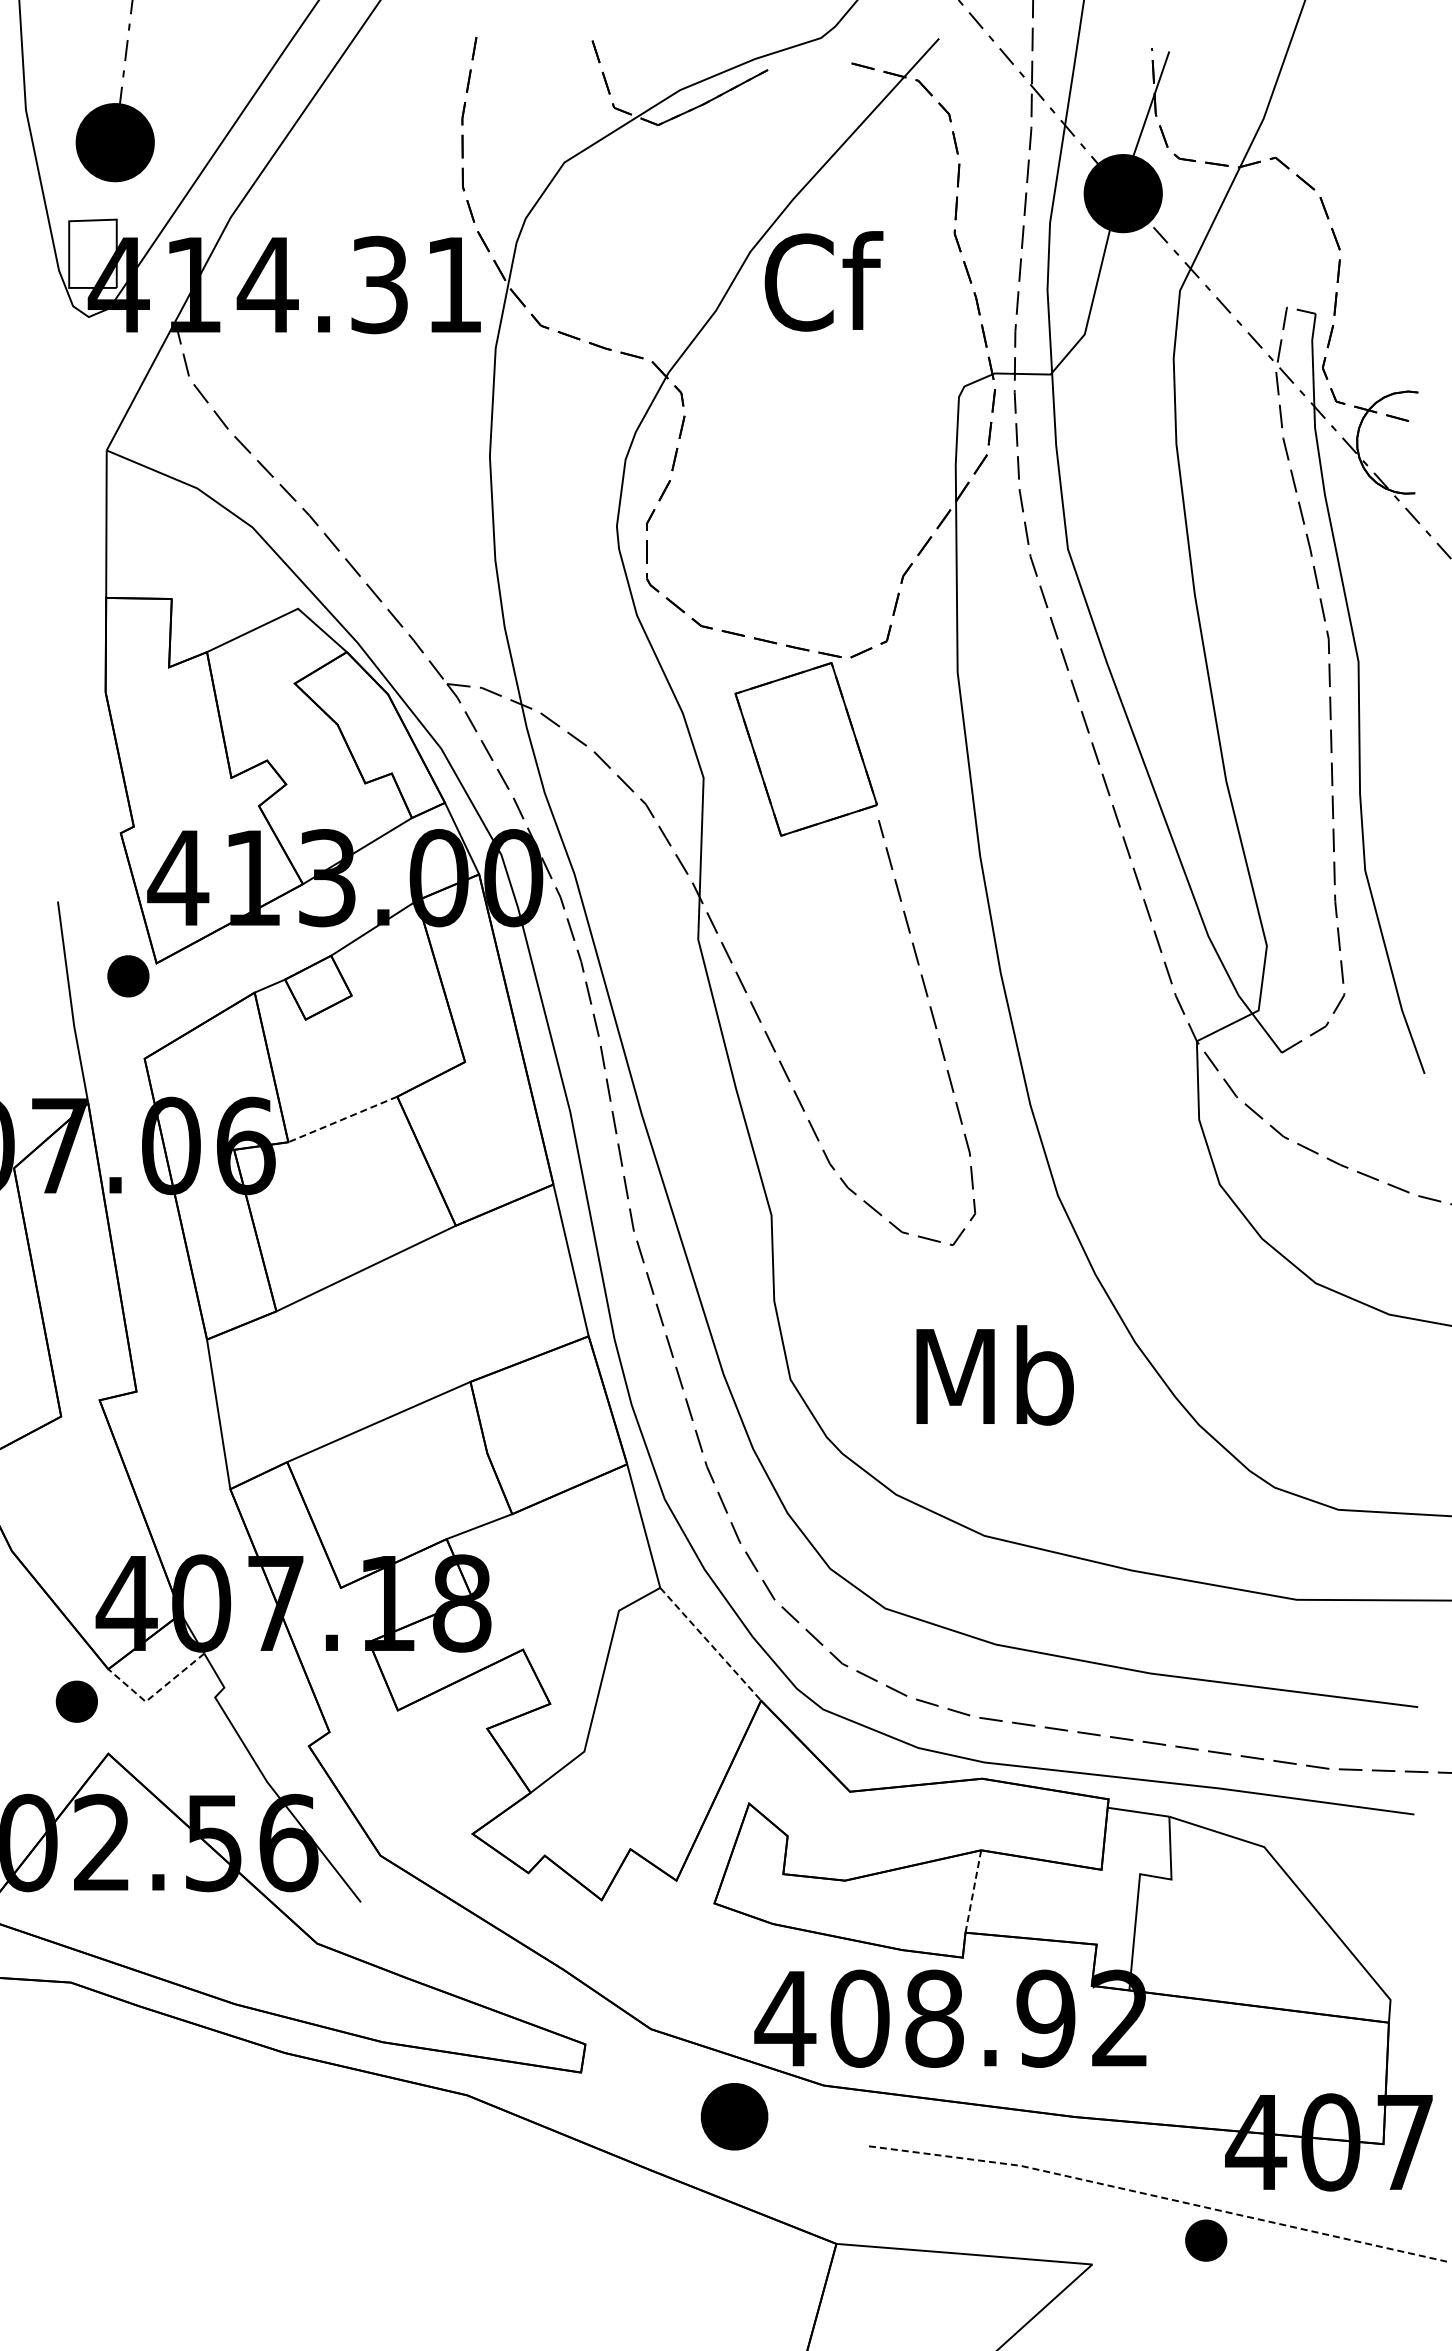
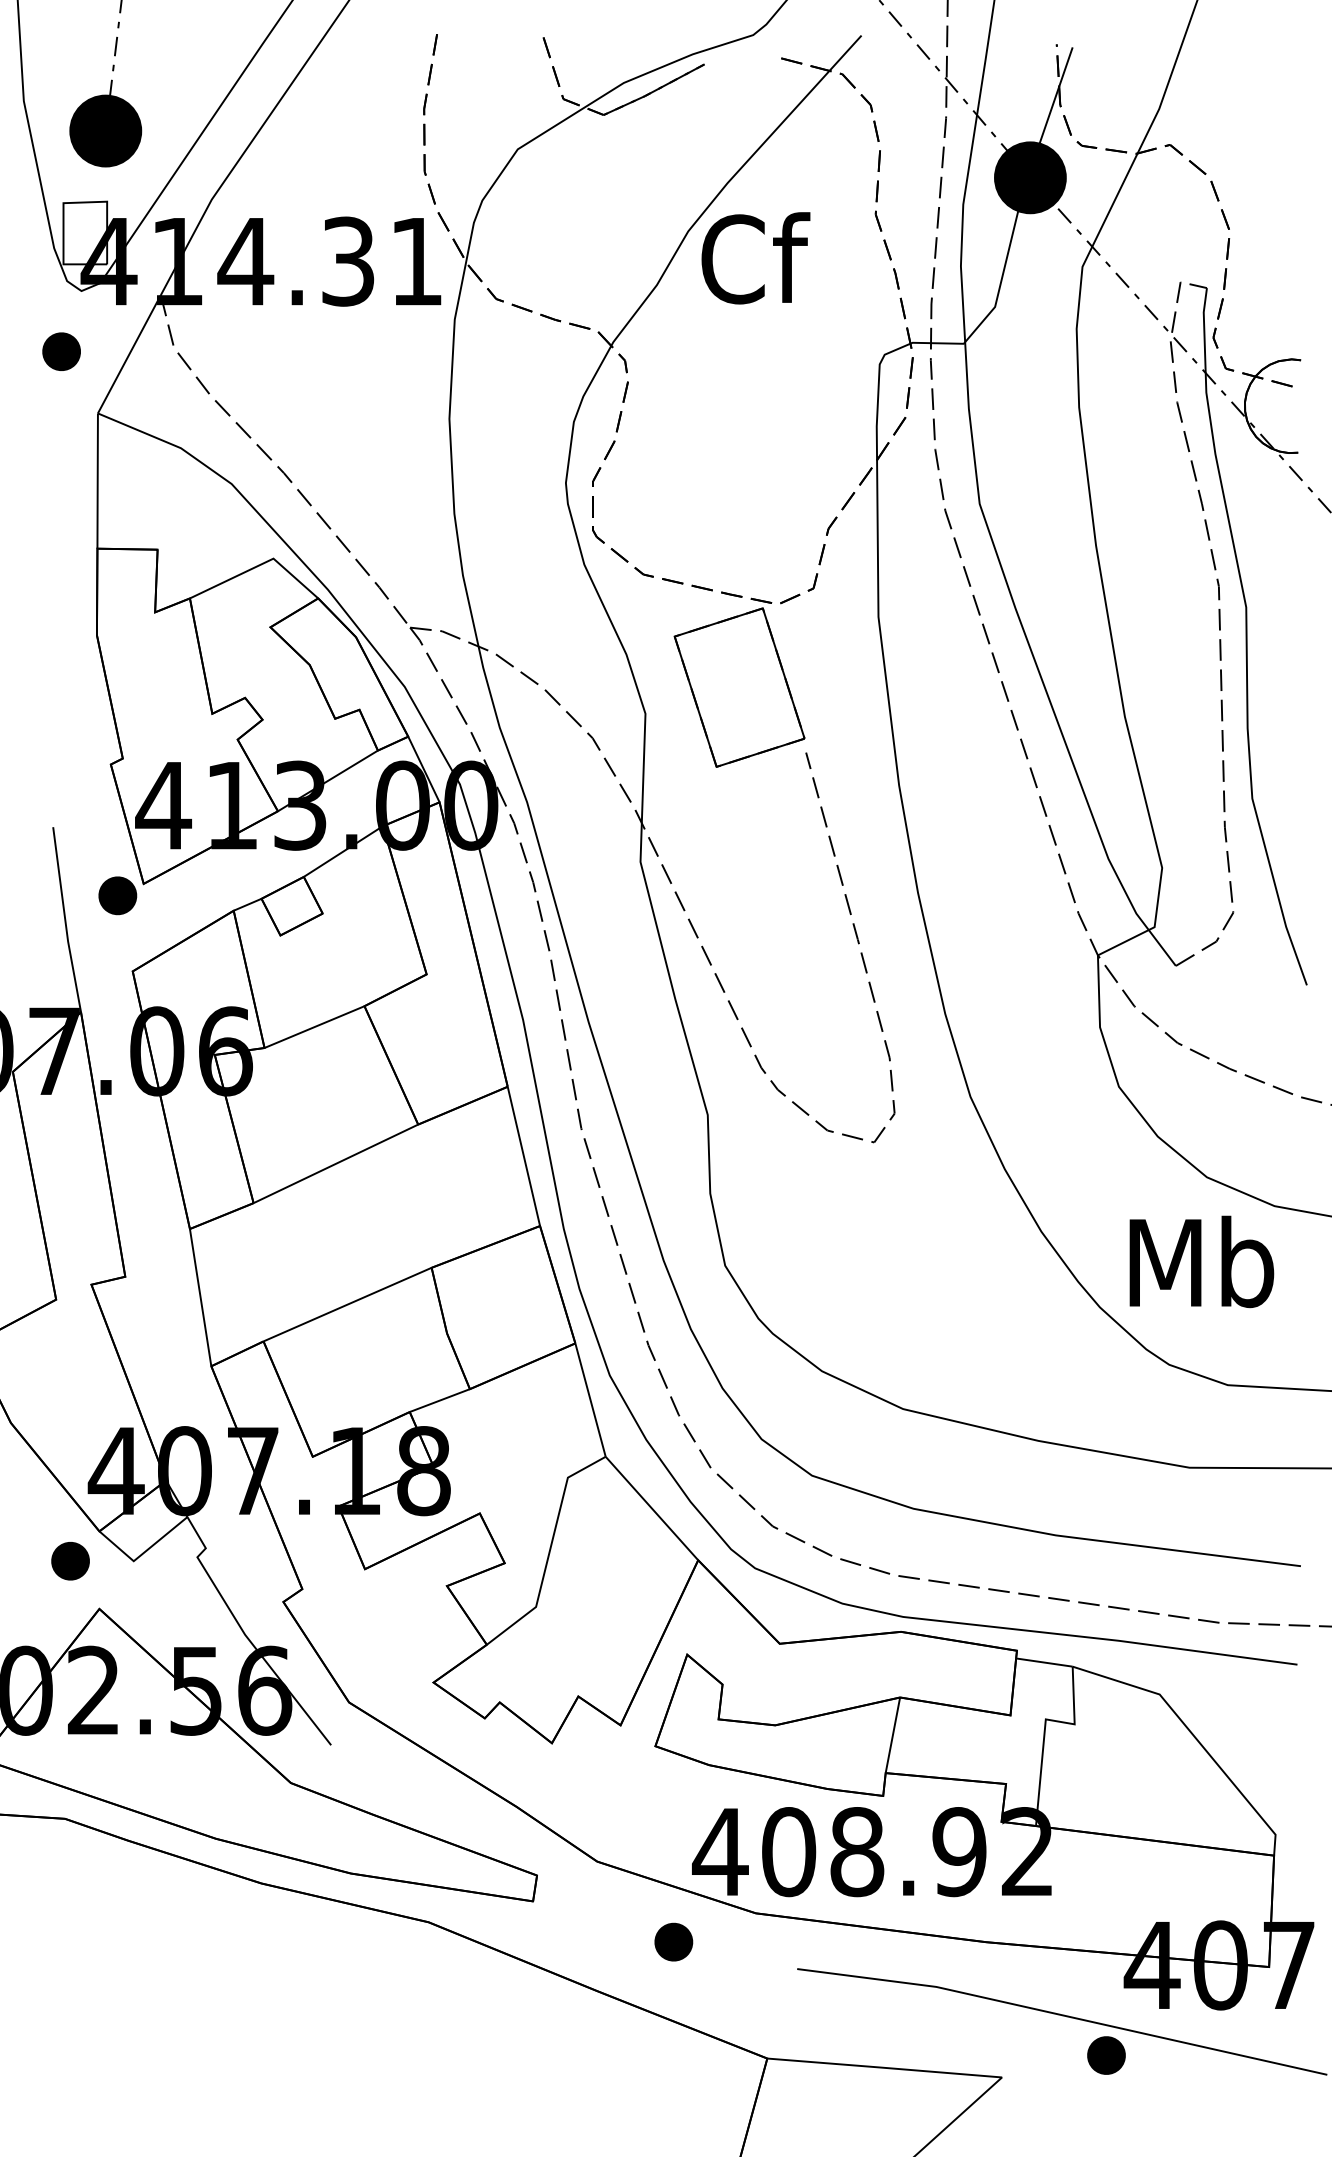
part: (67, 383) -> (61, 351), added
line: (342, 1119) -> (314, 1027), dashed -> solid
text: (994, 1375) -> (1201, 1261), moved
line: (710, 1644) -> (651, 1508), dashed -> solid
line: (155, 1694) -> (142, 1554), dashed -> solid
line: (973, 1891) -> (893, 1735), dashed -> solid
part: (734, 2117) -> (673, 1942), size x0.62
line: (1158, 2196) -> (1062, 2015), dashed -> solid

